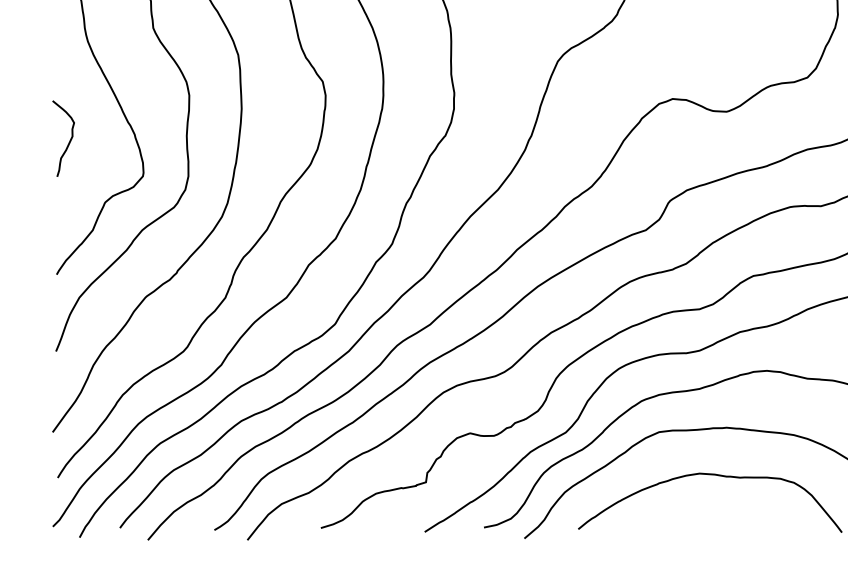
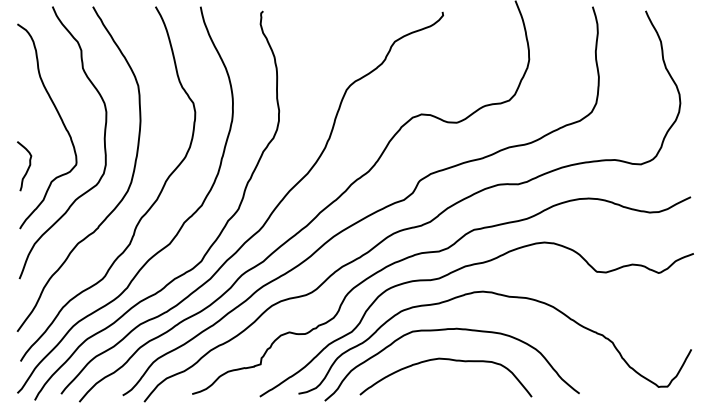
curve: (68, 142) -> (27, 168), moved

